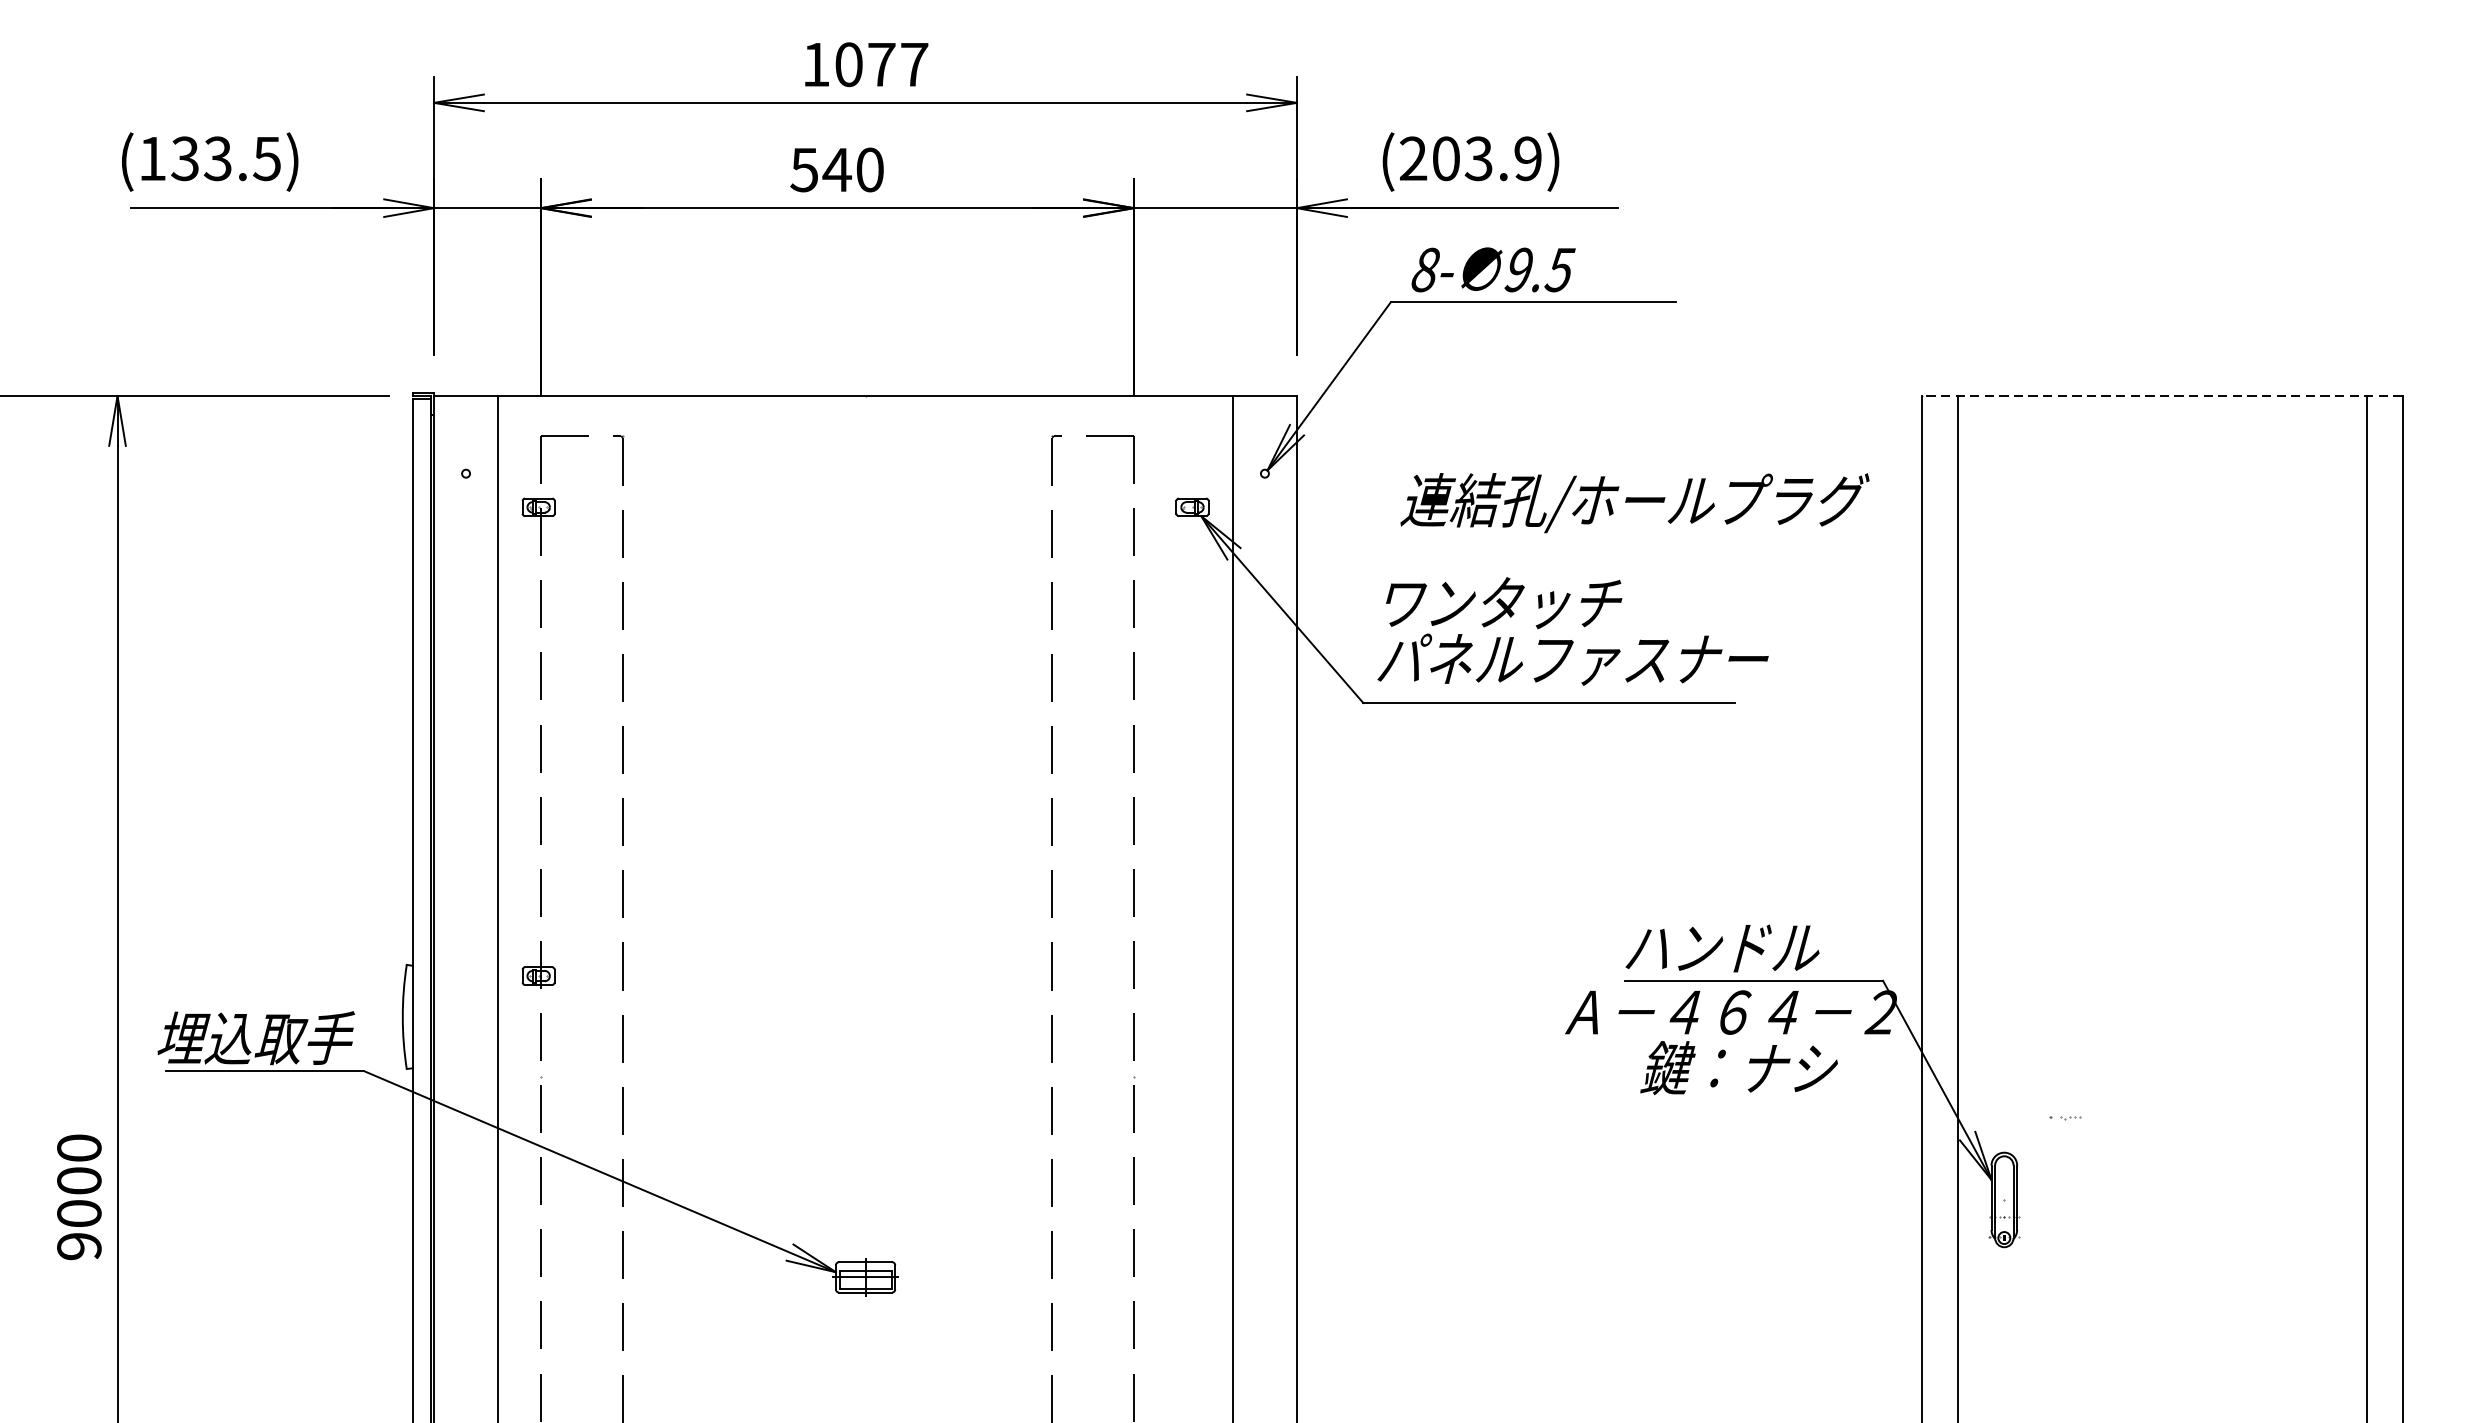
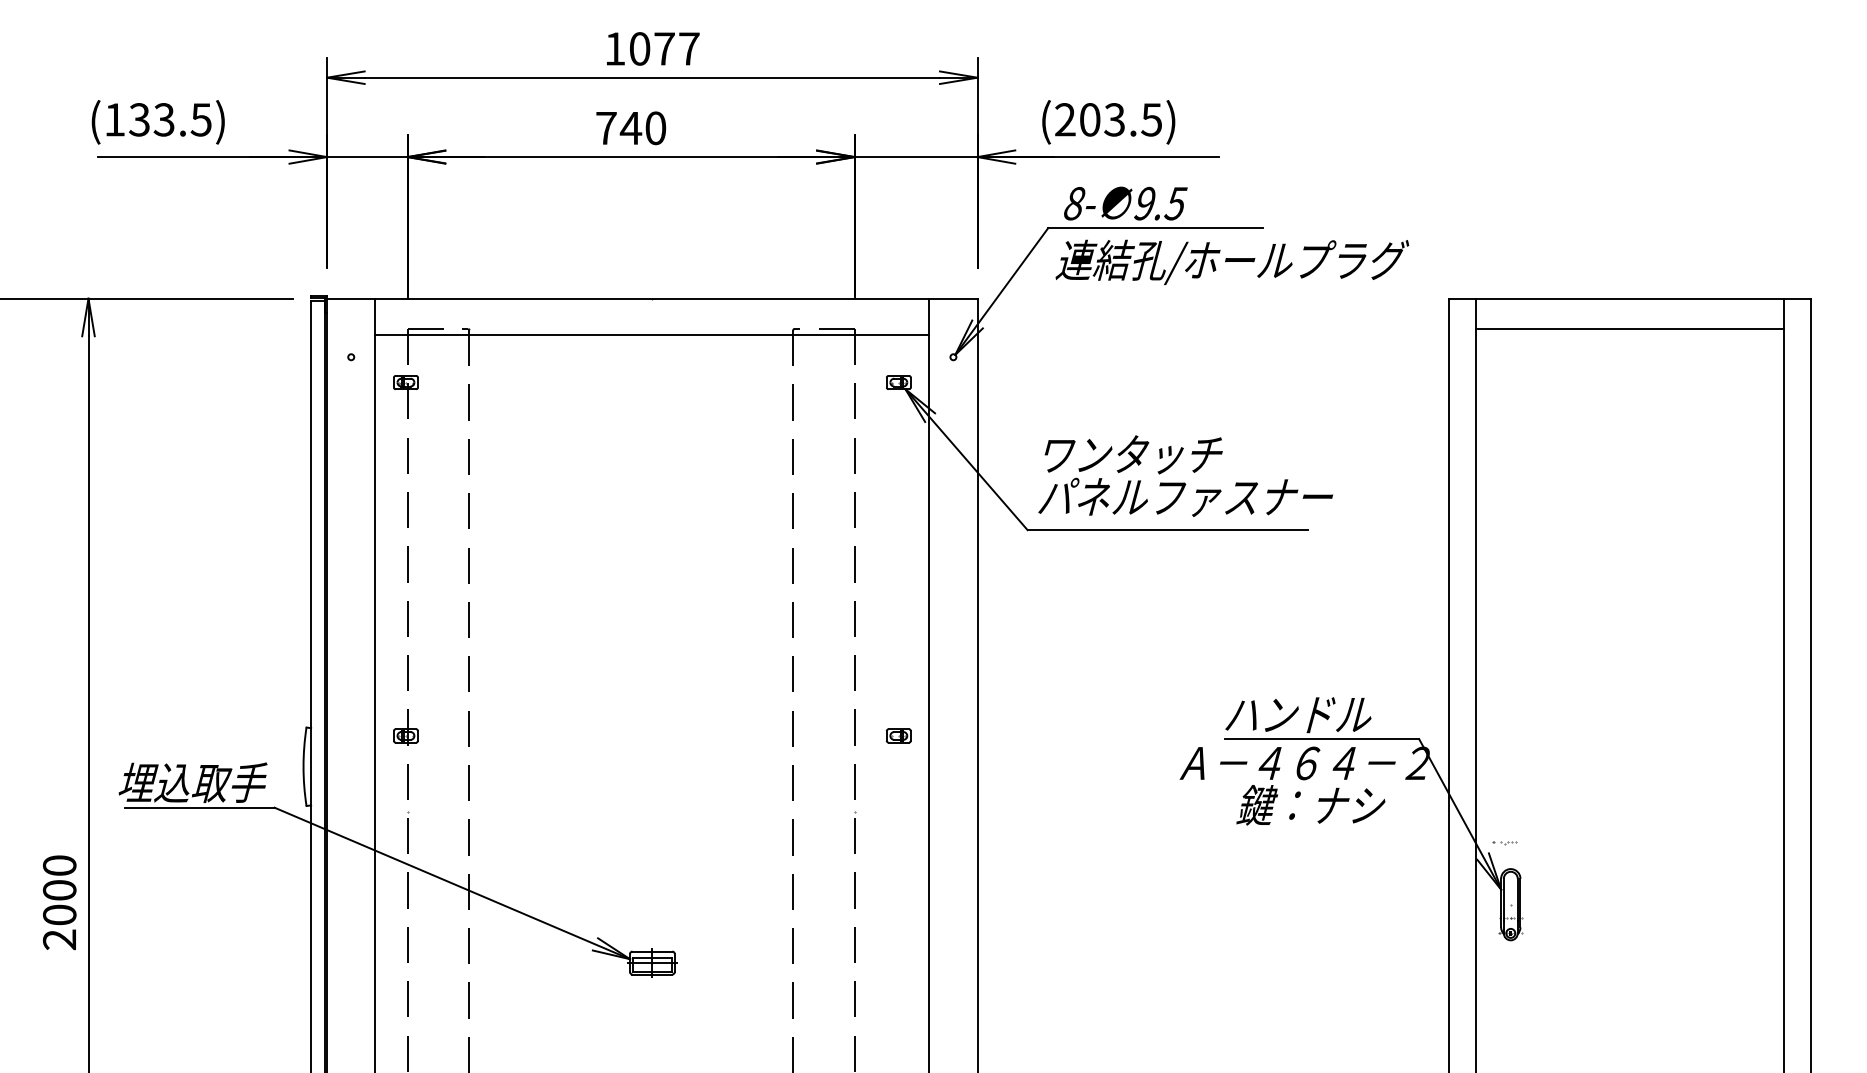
text: (1527, 158) -> (1151, 119), (203.9) -> (203.5)
text: (803, 170) -> (605, 128), 540 -> 740
line: (2161, 395) -> (1629, 298), dashed -> solid
line: (2161, 435) -> (1629, 328), added
line: (865, 443) -> (652, 334), added
text: (1635, 503) -> (1232, 262), moved
part: (1192, 975) -> (898, 735), added
part: (2064, 1118) -> (1504, 843), moved
text: (79, 1246) -> (59, 939), 9000 -> 2000

